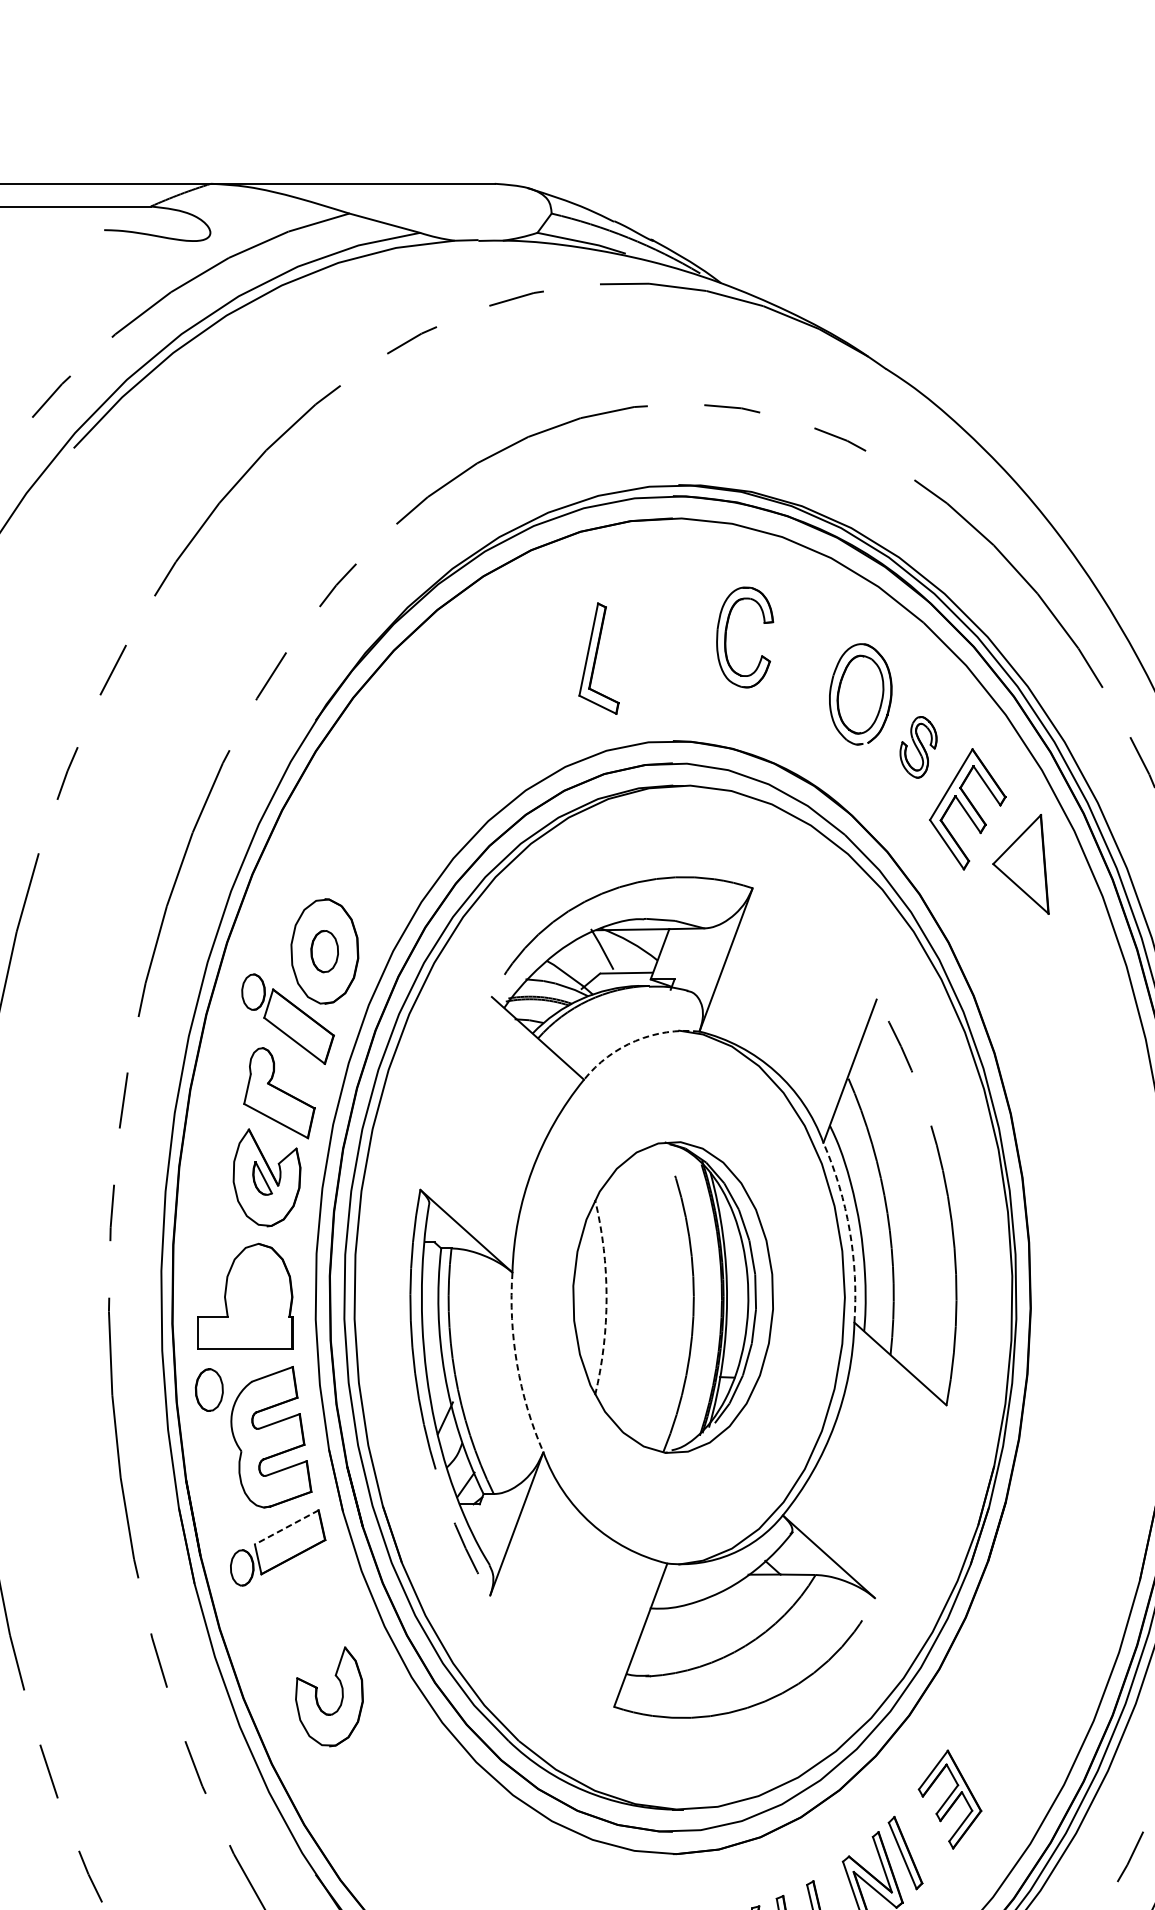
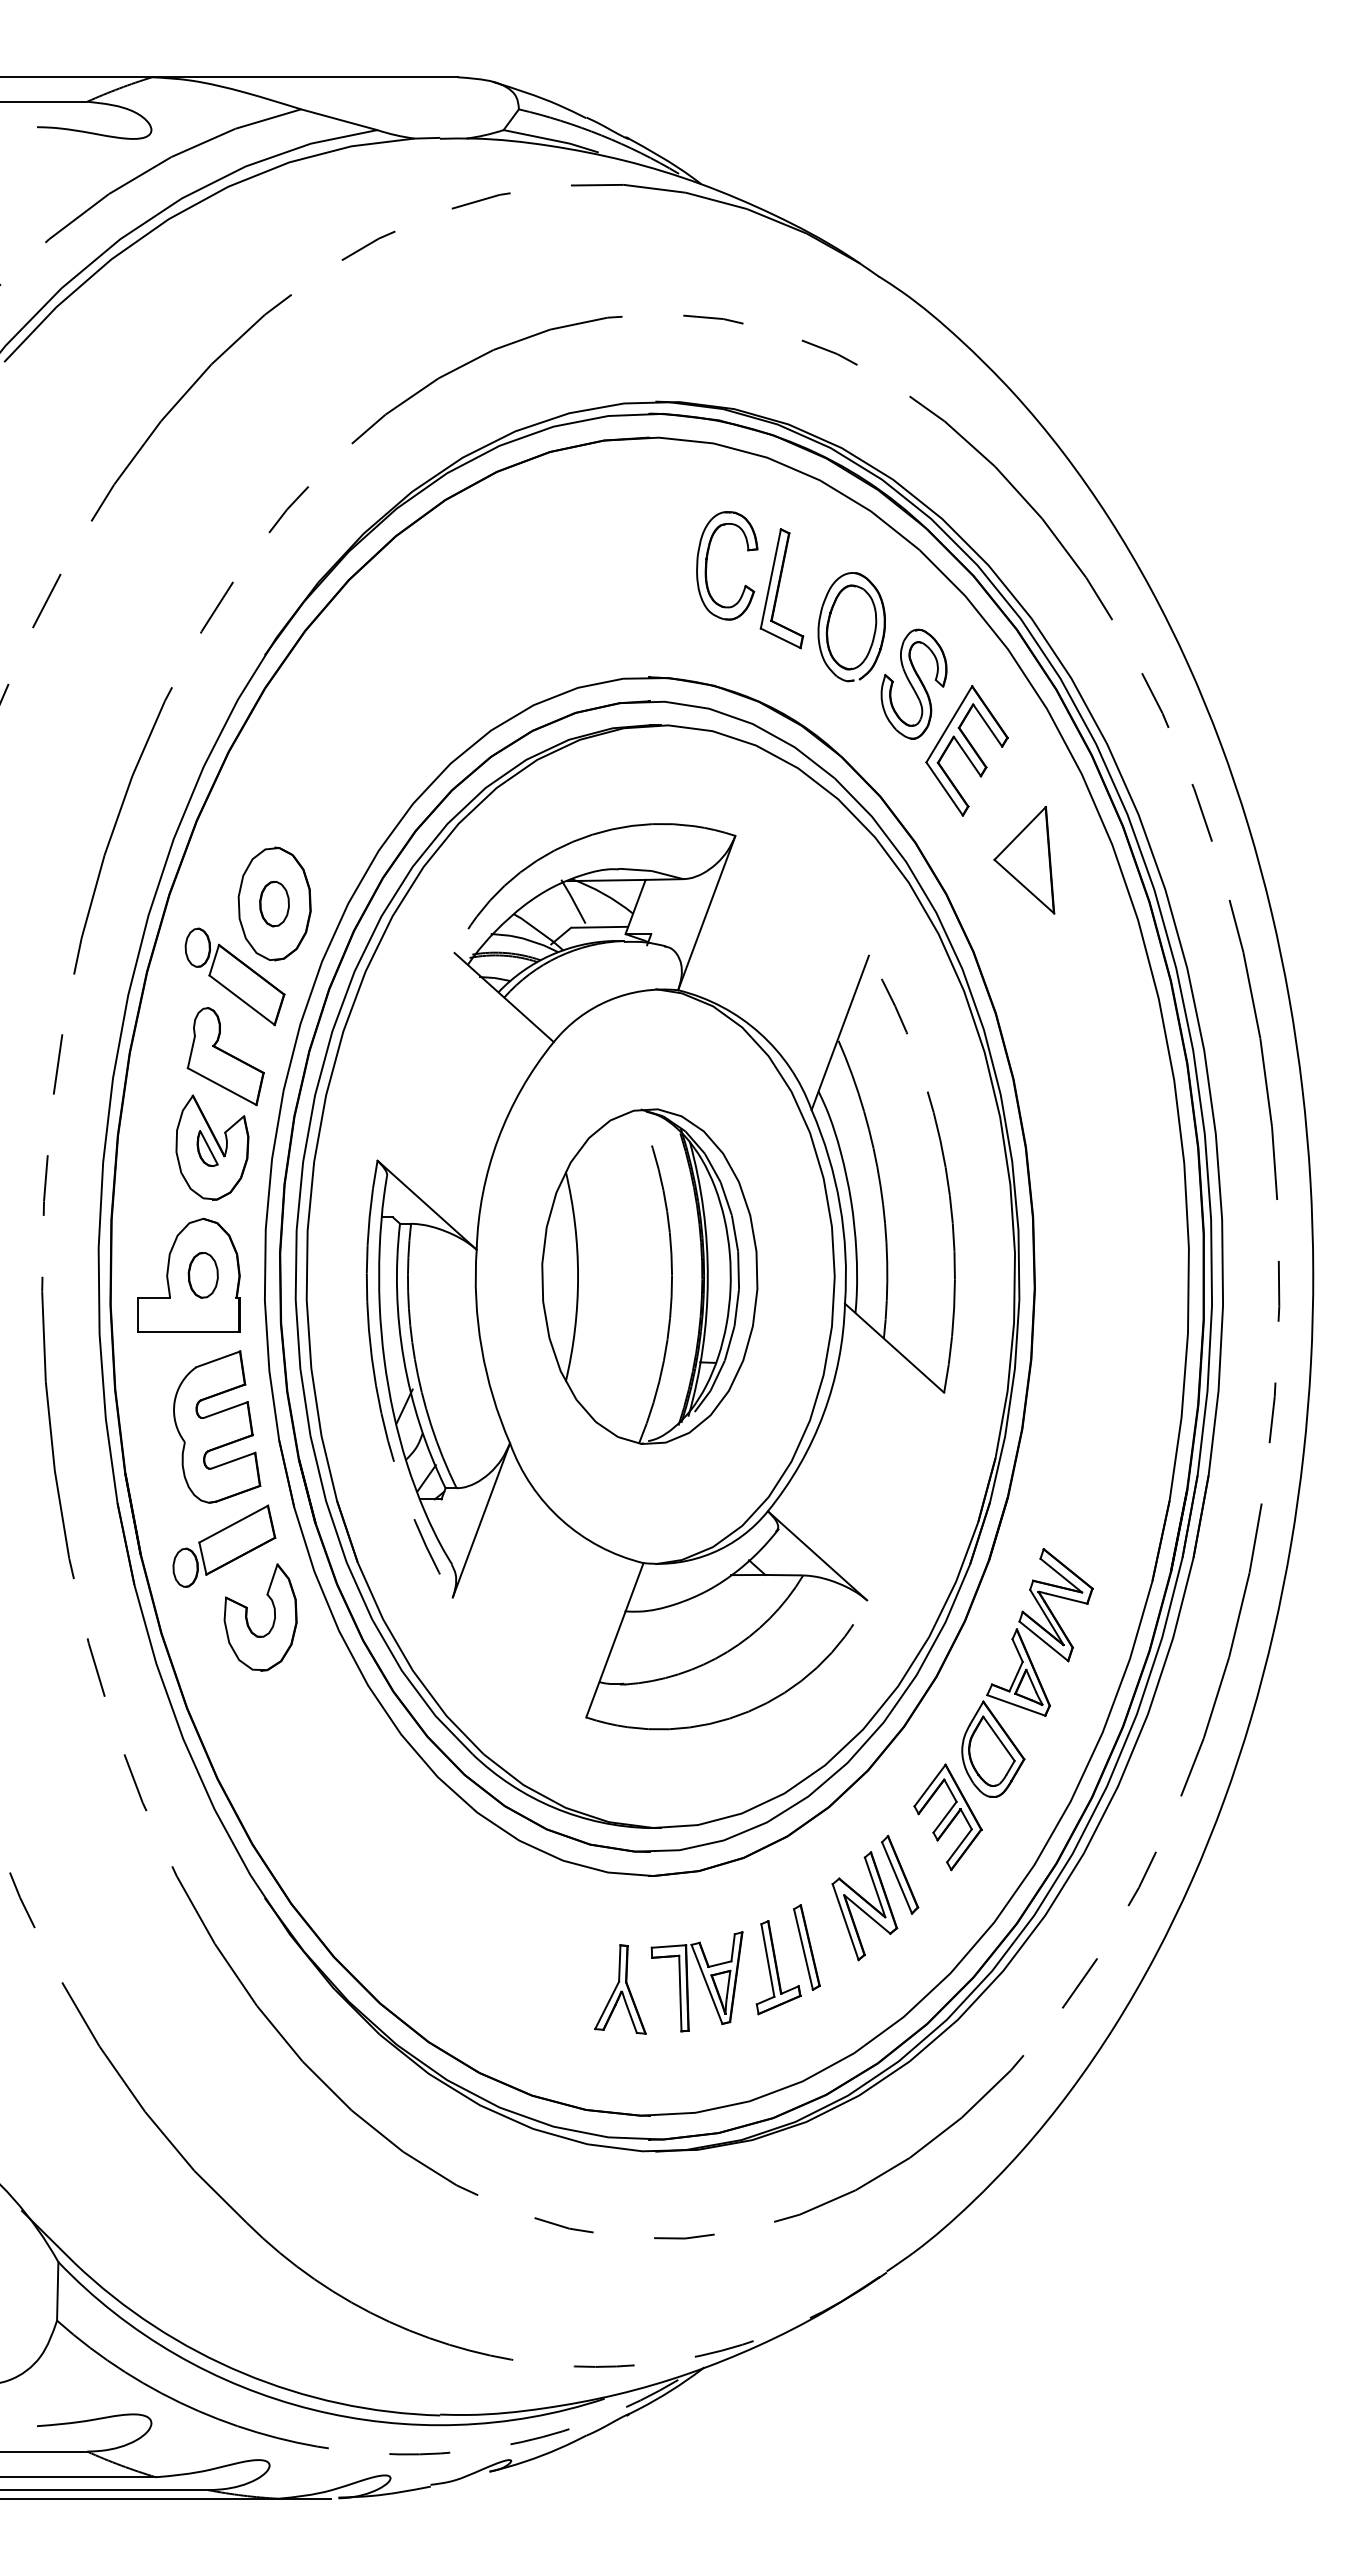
part: (598, 658) -> (781, 588), moved
part: (918, 746) -> (913, 683), size x1.67
part: (1021, 864) -> (1024, 860), moved
arc: (635, 1041) -> (609, 1000), dashed -> solid
arc: (849, 1230) -> (839, 1204), dashed -> solid
arc: (606, 1297) -> (578, 1276), dashed -> solid
arc: (516, 1364) -> (481, 1348), dashed -> solid
part: (208, 1390) -> (202, 1275), moved
line: (286, 1527) -> (233, 1524), dashed -> solid
part: (1023, 1665) -> (1027, 1672), added
part: (318, 1700) -> (248, 1621), moved

